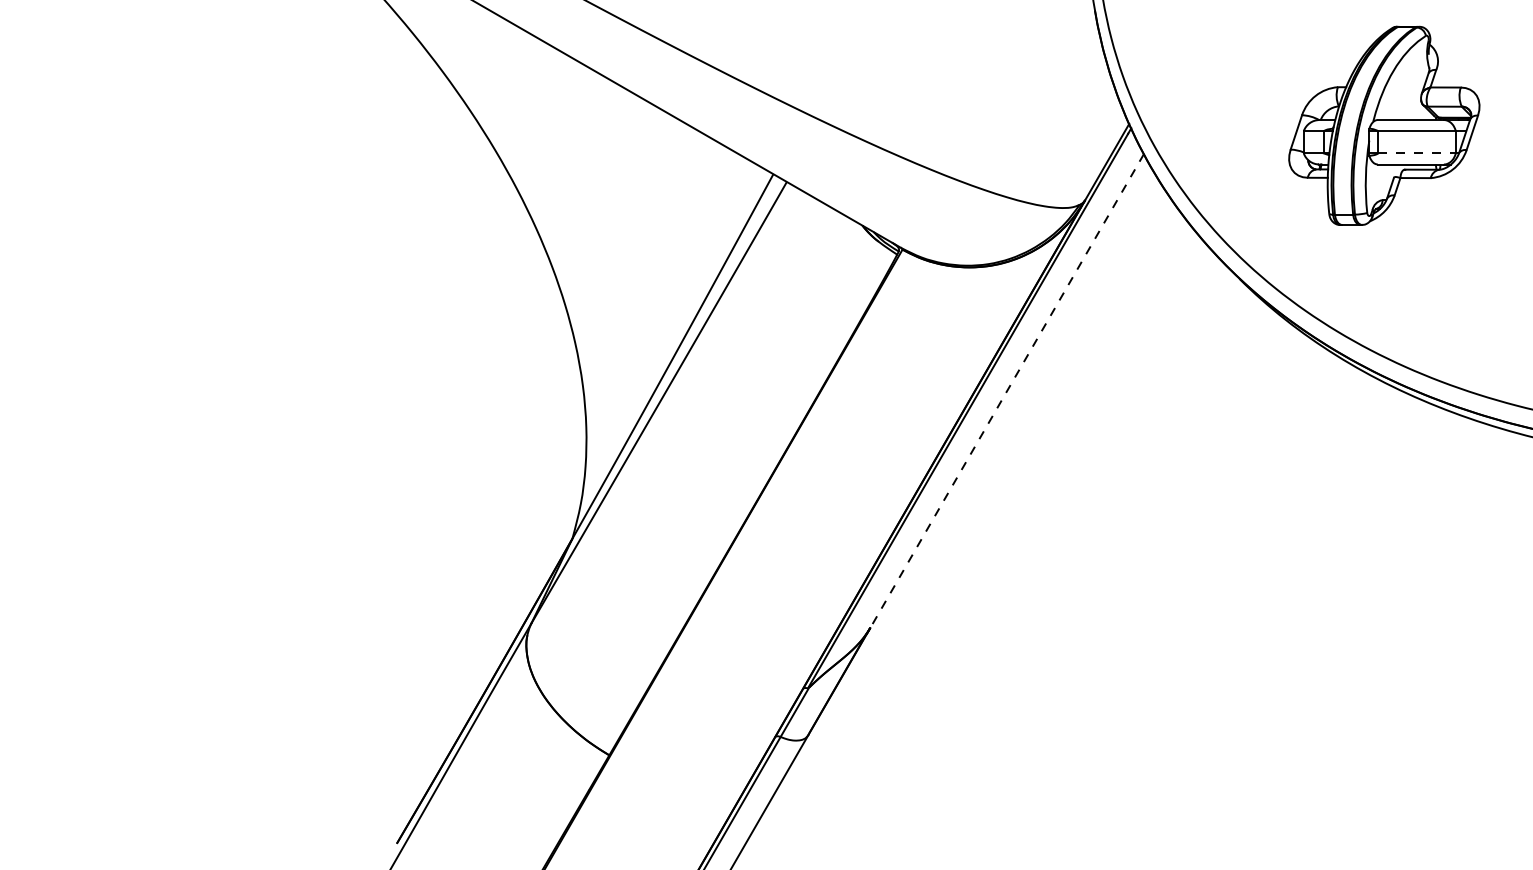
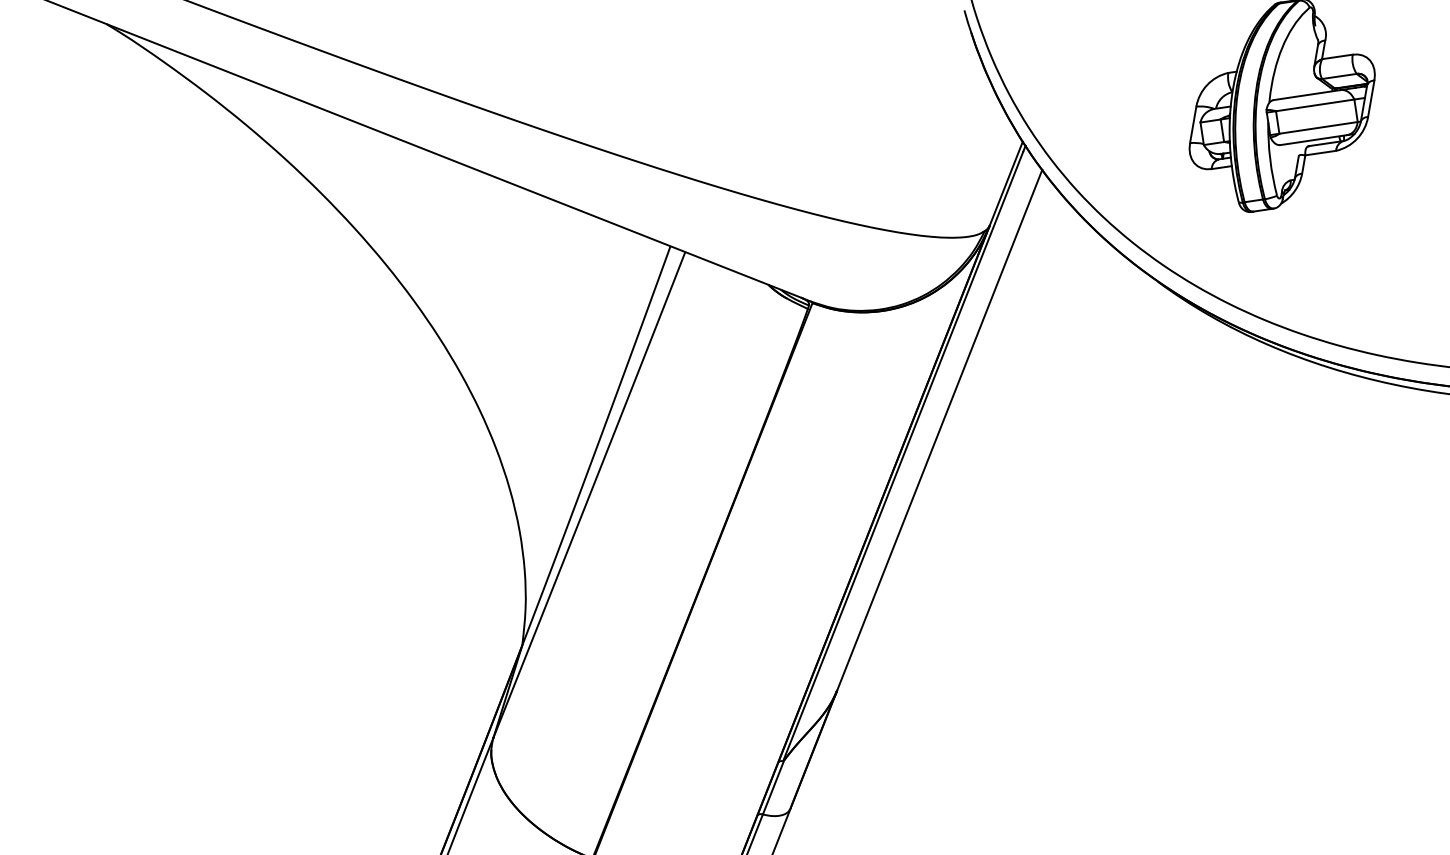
line: (1417, 153) -> (1318, 127), dashed -> solid
line: (1007, 391) -> (940, 430), dashed -> solid

